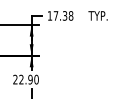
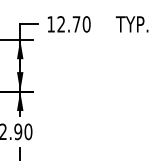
text: (63, 15) -> (73, 23), 17.38 -> 12.70

